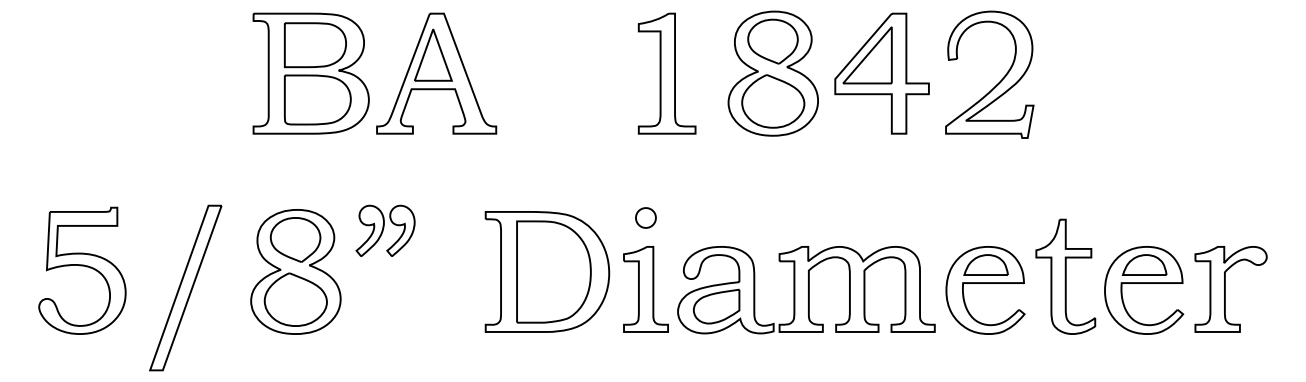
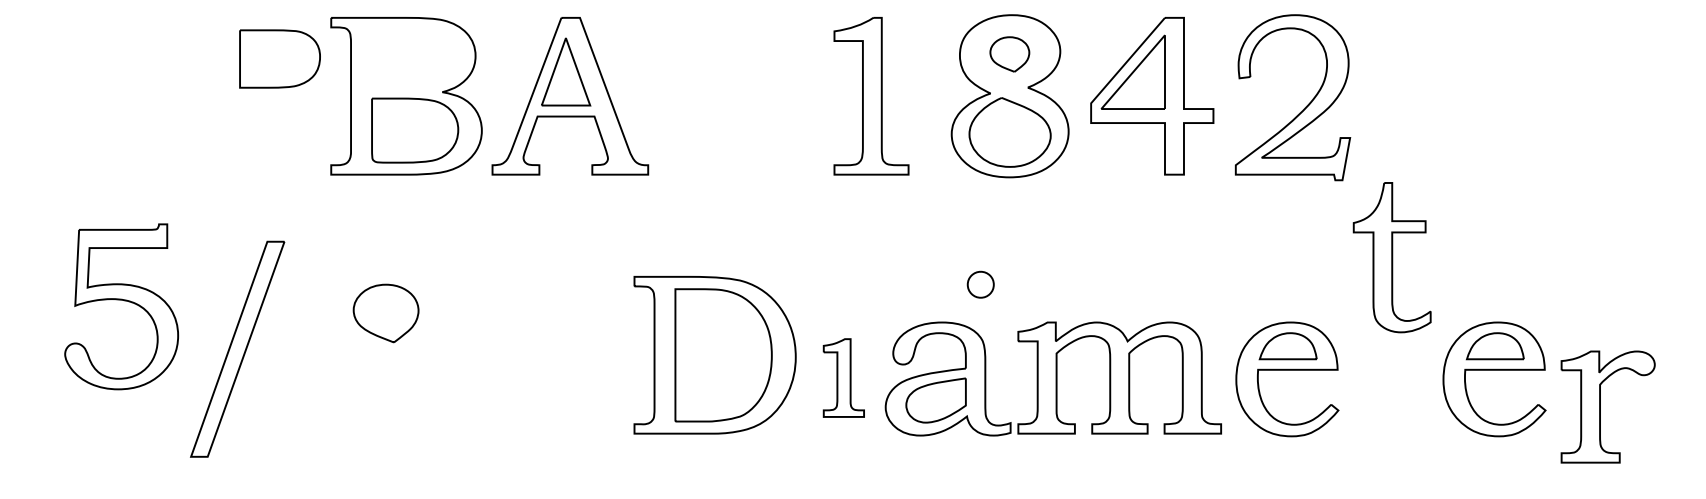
part: (772, 41) -> (1009, 54), size x0.6
part: (315, 44) -> (279, 58), moved
part: (645, 217) -> (980, 284), moved
part: (385, 230) -> (503, 301), removed
part: (82, 270) -> (121, 306), moved
part: (295, 272) -> (386, 355), removed
part: (1065, 276) -> (1391, 257), moved
part: (185, 287) -> (237, 348), moved
part: (645, 288) -> (843, 377), size x0.7
part: (1225, 288) -> (1600, 406), moved

